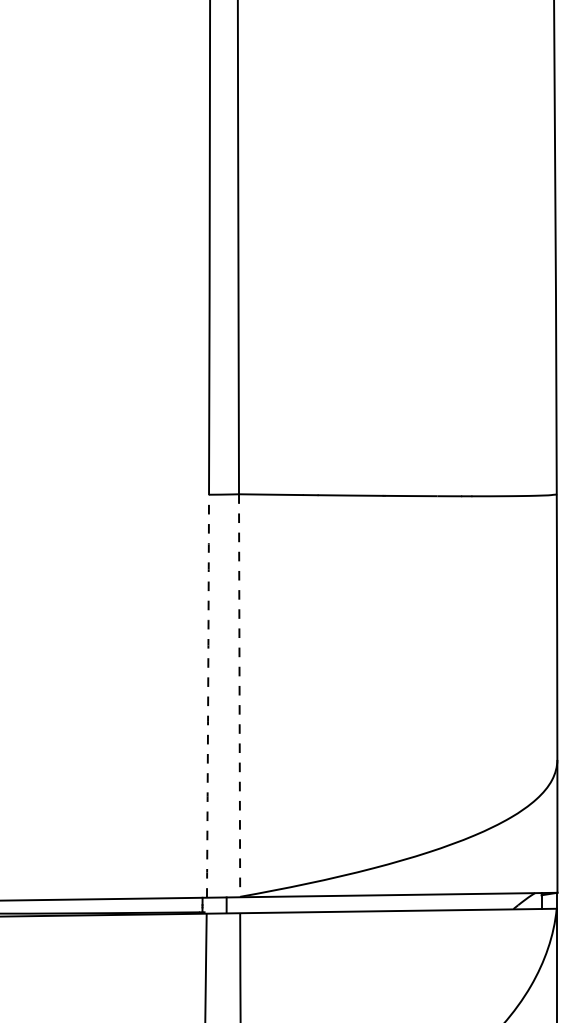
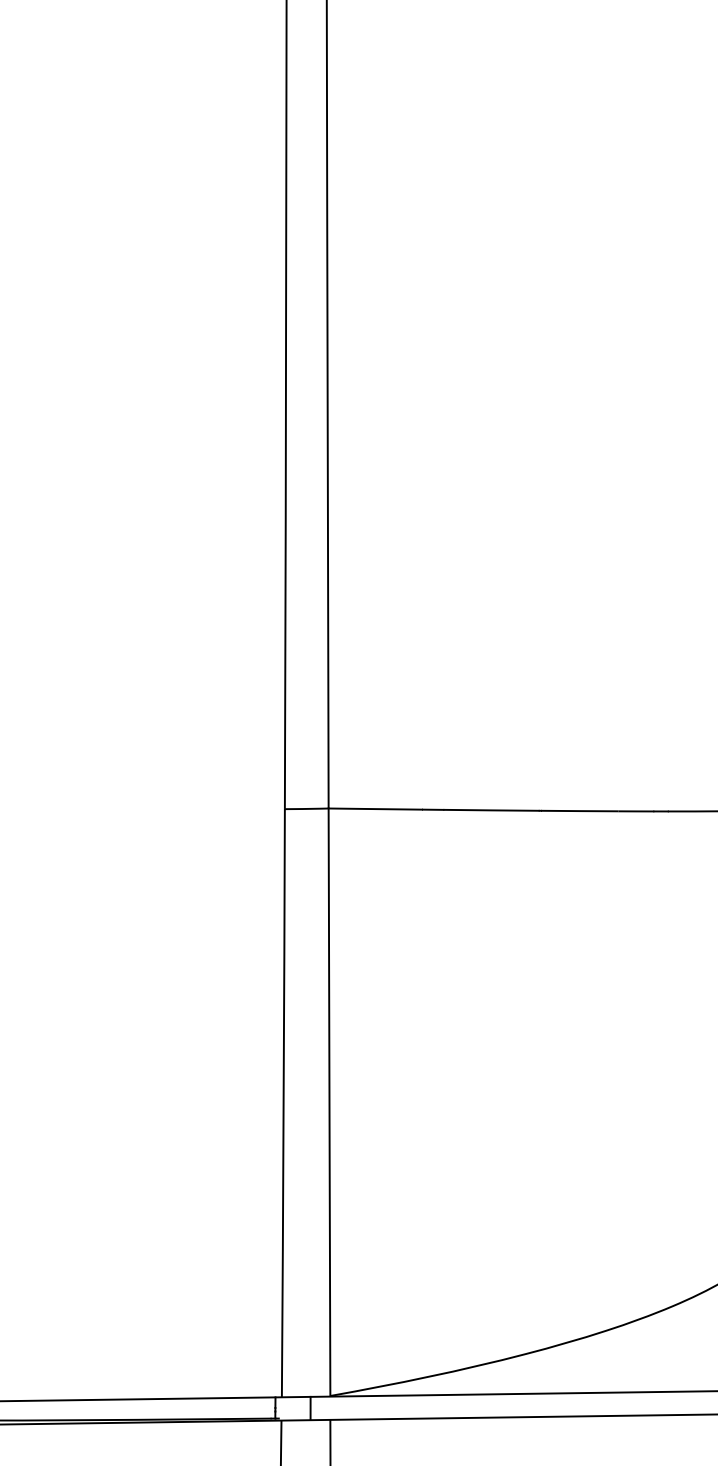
arc: (208, 695) -> (284, 1102), dashed -> solid
line: (239, 696) -> (329, 1103), dashed -> solid

